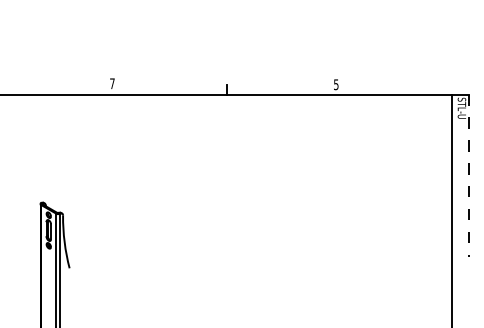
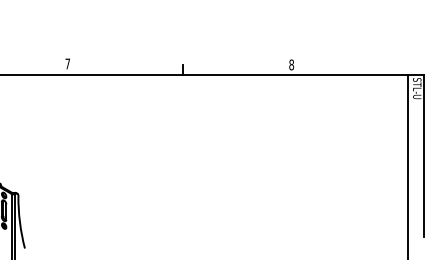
text: (336, 84) -> (291, 64), 5 -> 8
line: (468, 175) -> (423, 155), dashed -> solid

